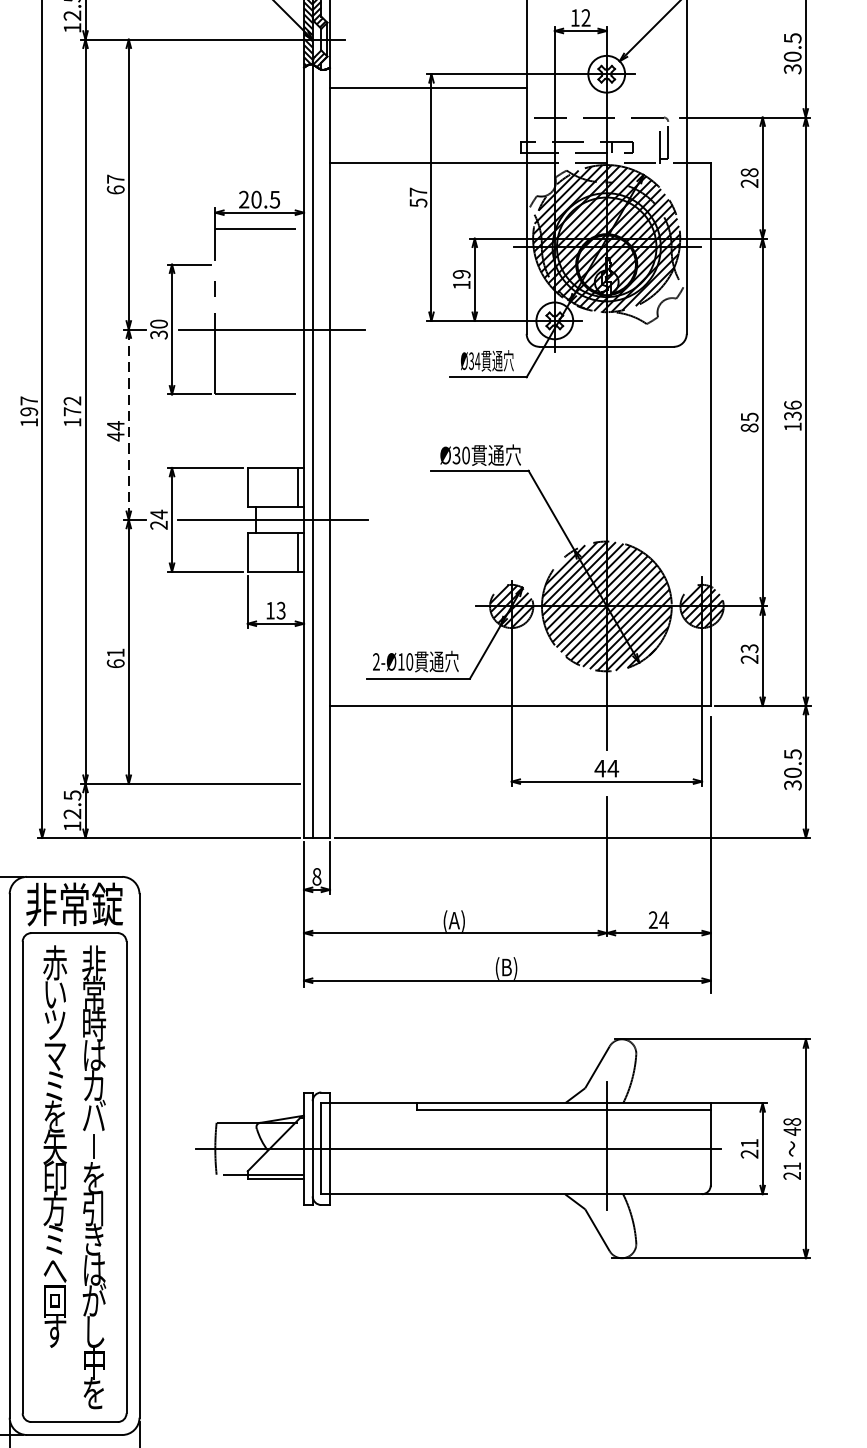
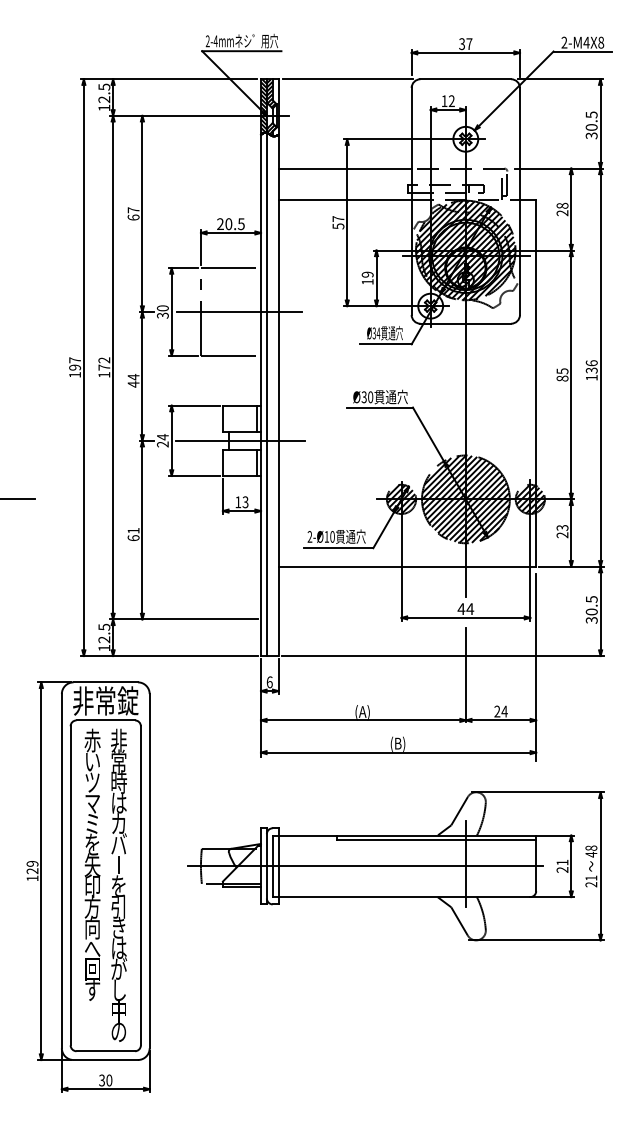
line: (427, 87) -> (344, 168), moved
line: (258, 229) -> (230, 268), moved
line: (128, 424) -> (142, 376), dashed -> solid
text: (316, 877) -> (269, 682), 8 -> 6
text: (54, 1239) -> (92, 927), ミ -> 向
text: (93, 1392) -> (118, 1031), を -> の

